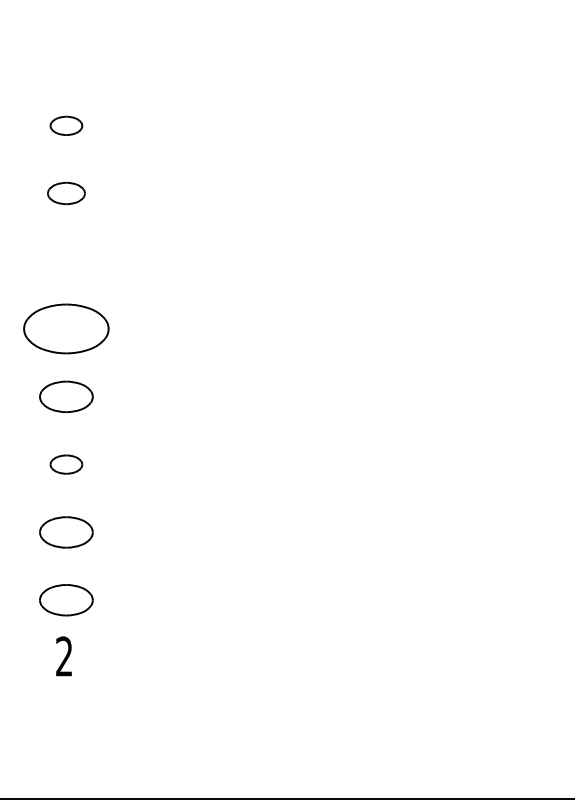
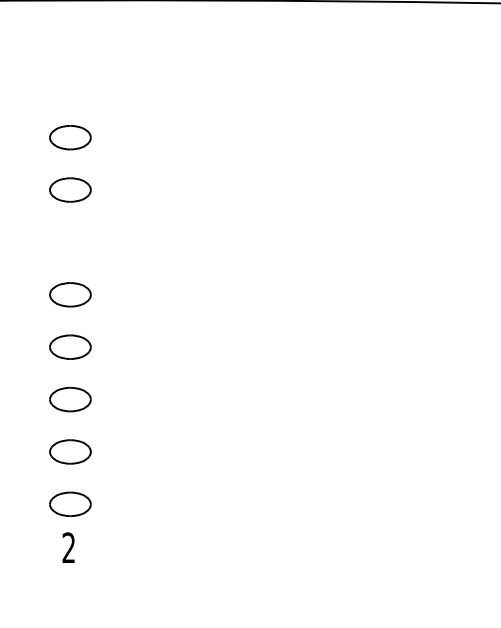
part: (66, 125) -> (70, 137), size x1.67
part: (66, 192) -> (70, 189), size x1.43
part: (66, 328) -> (70, 294), size x0.62
part: (66, 464) -> (70, 399), size x1.67

